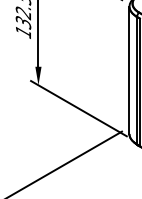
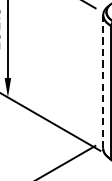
line: (129, 70) -> (103, 81), solid -> dashed

